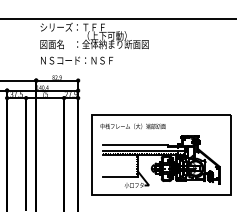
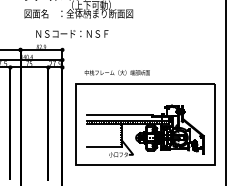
text: (77, 60) -> (72, 33), moved
text: (132, 126) -> (116, 72), moved

